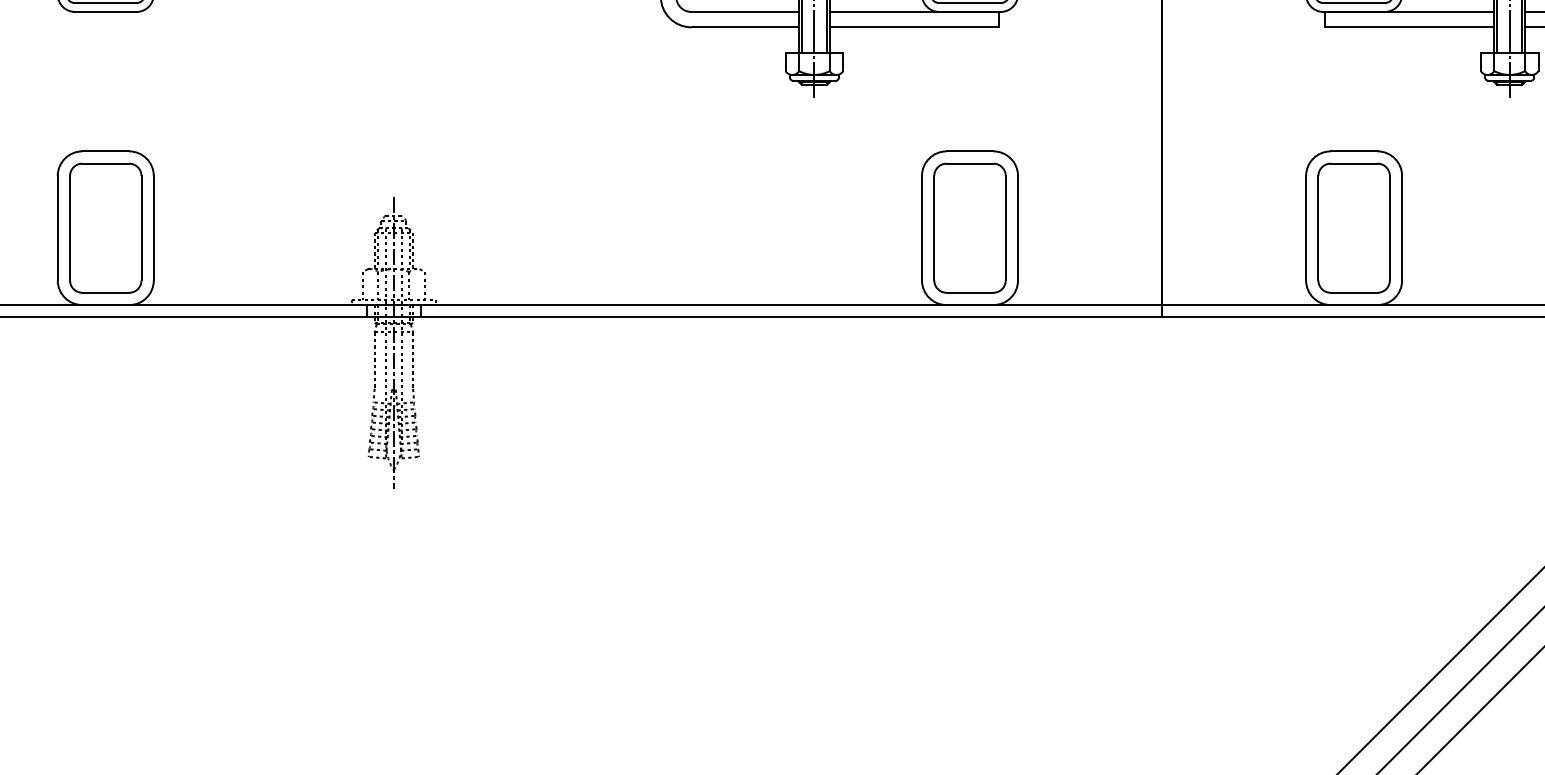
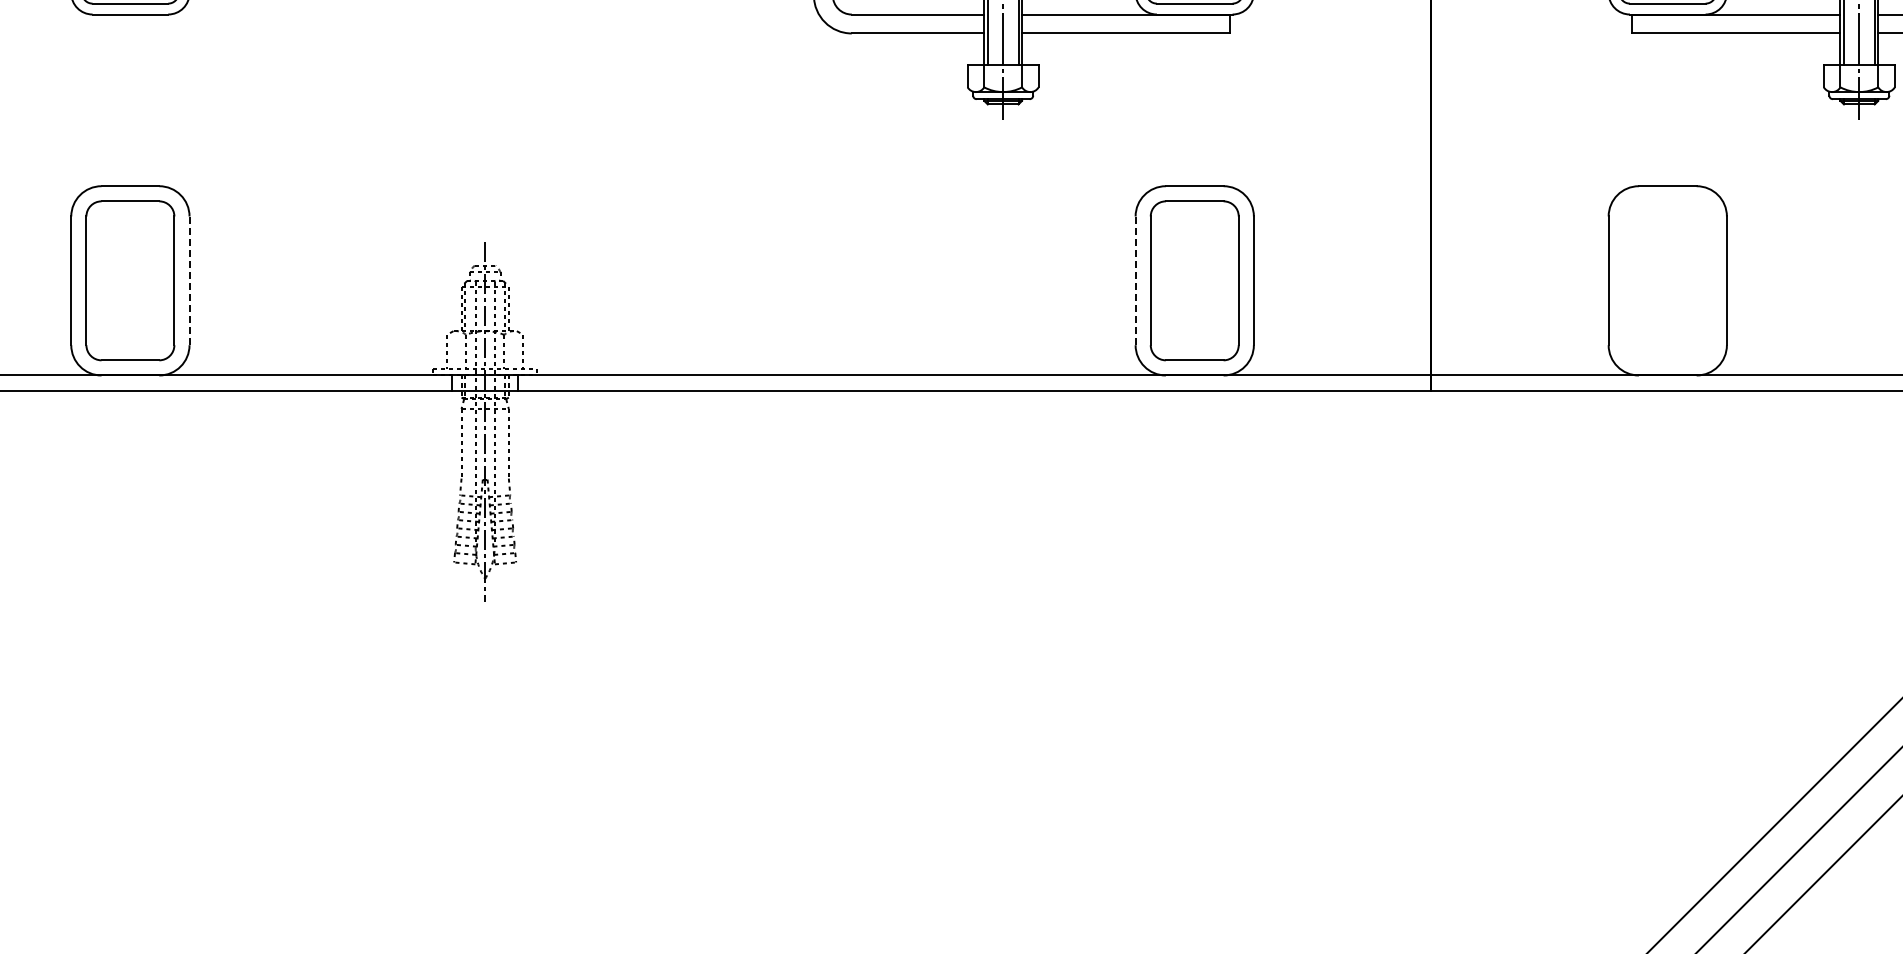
line: (153, 227) -> (189, 280), solid -> dashed
line: (921, 227) -> (1135, 280), solid -> dashed
part: (1353, 227) -> (1667, 280), removed

